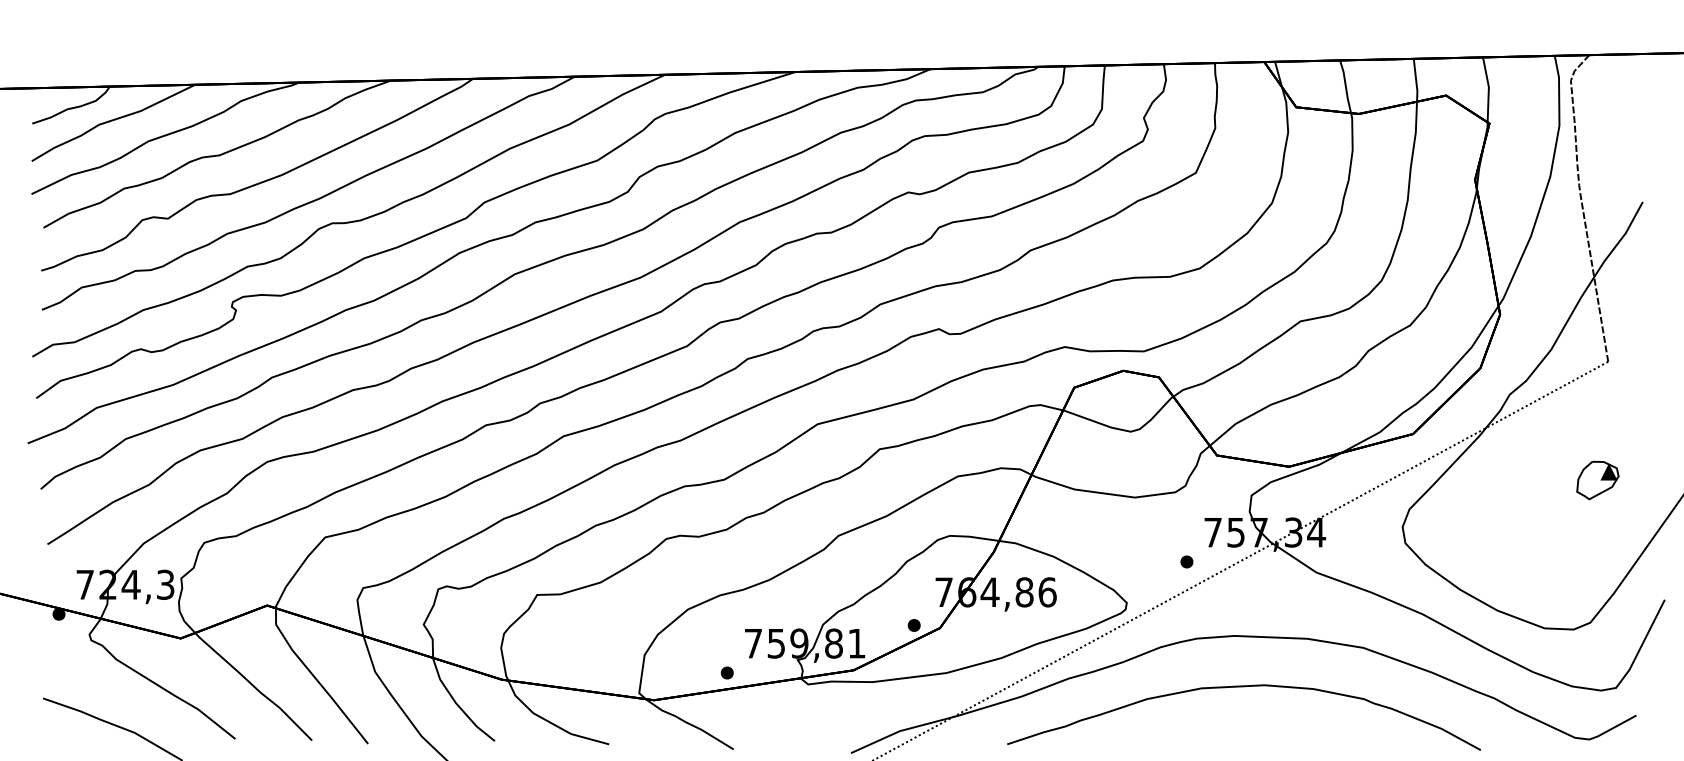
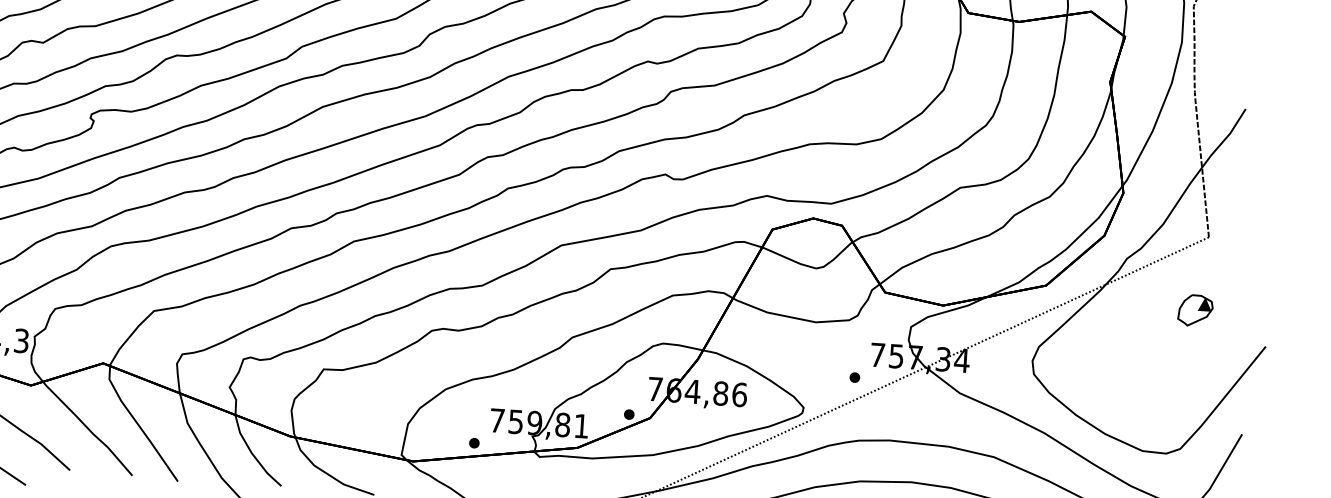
part: (1597, 480) -> (1195, 310), moved

